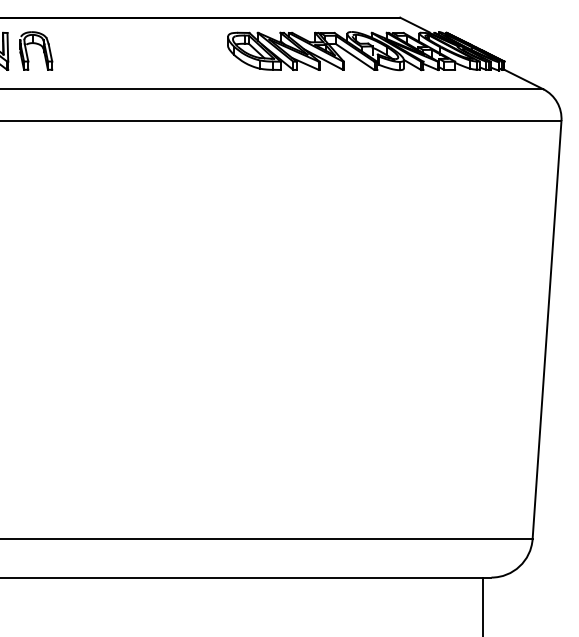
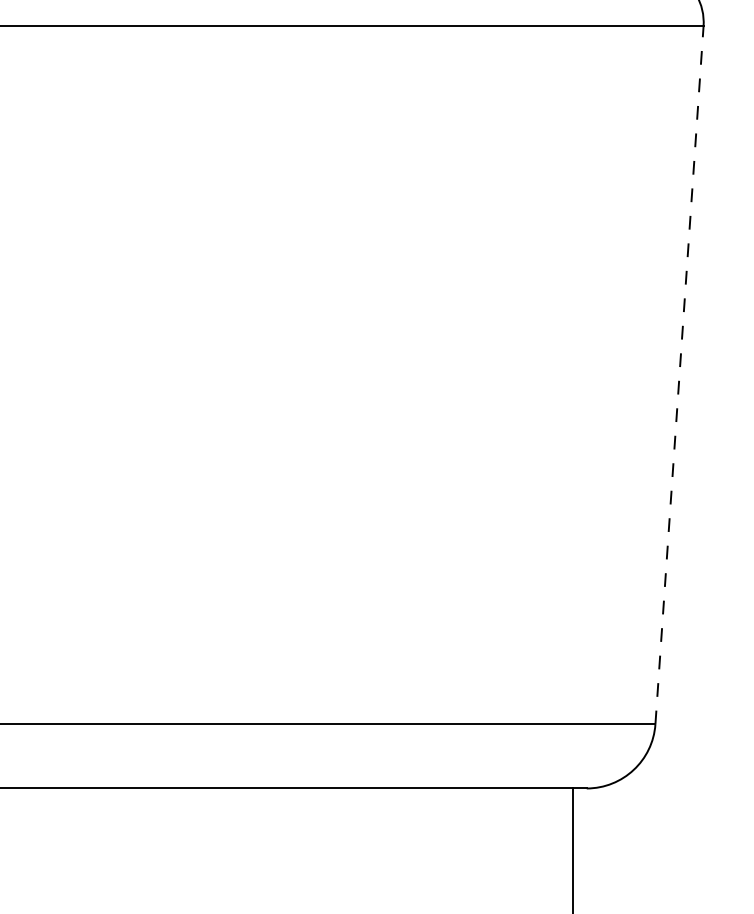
line: (547, 330) -> (680, 375), solid -> dashed

